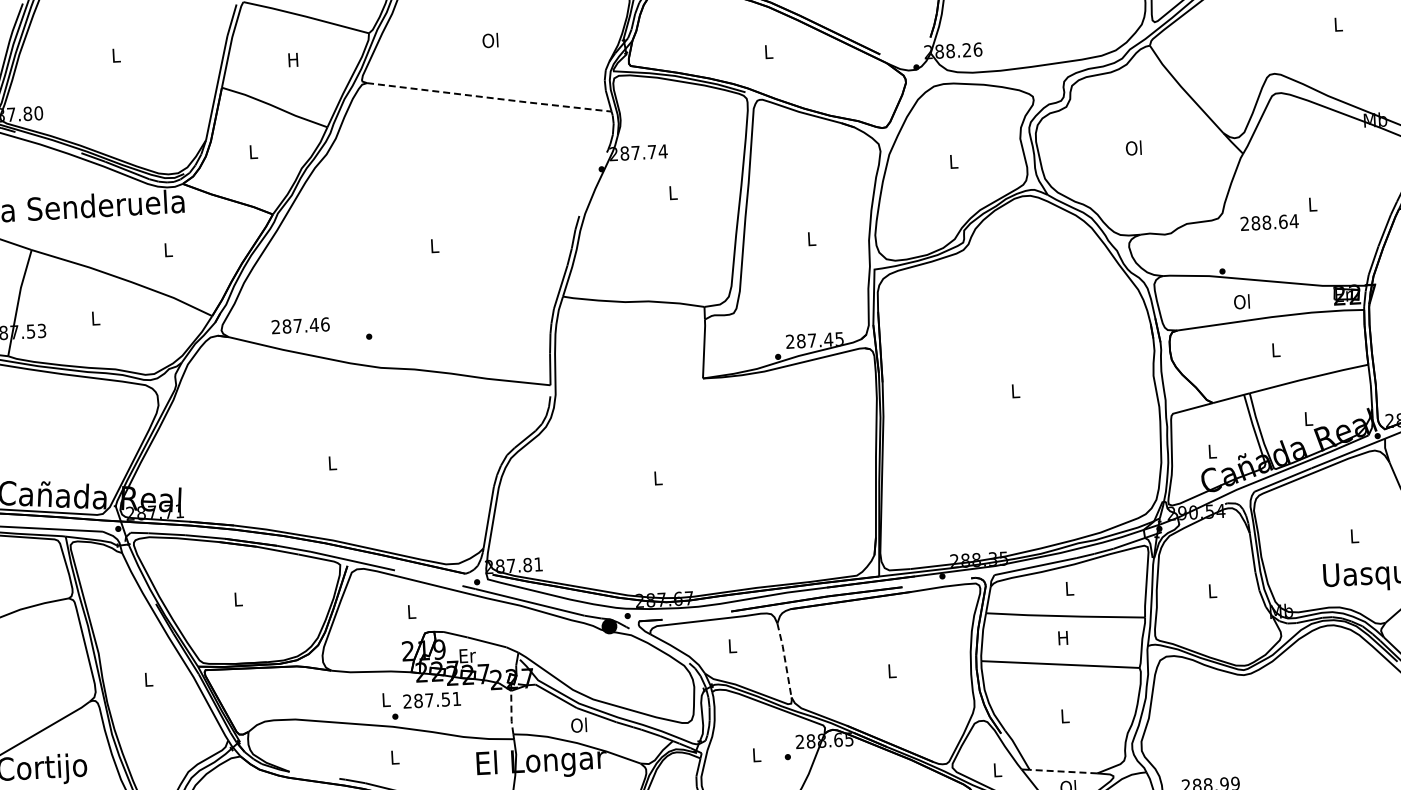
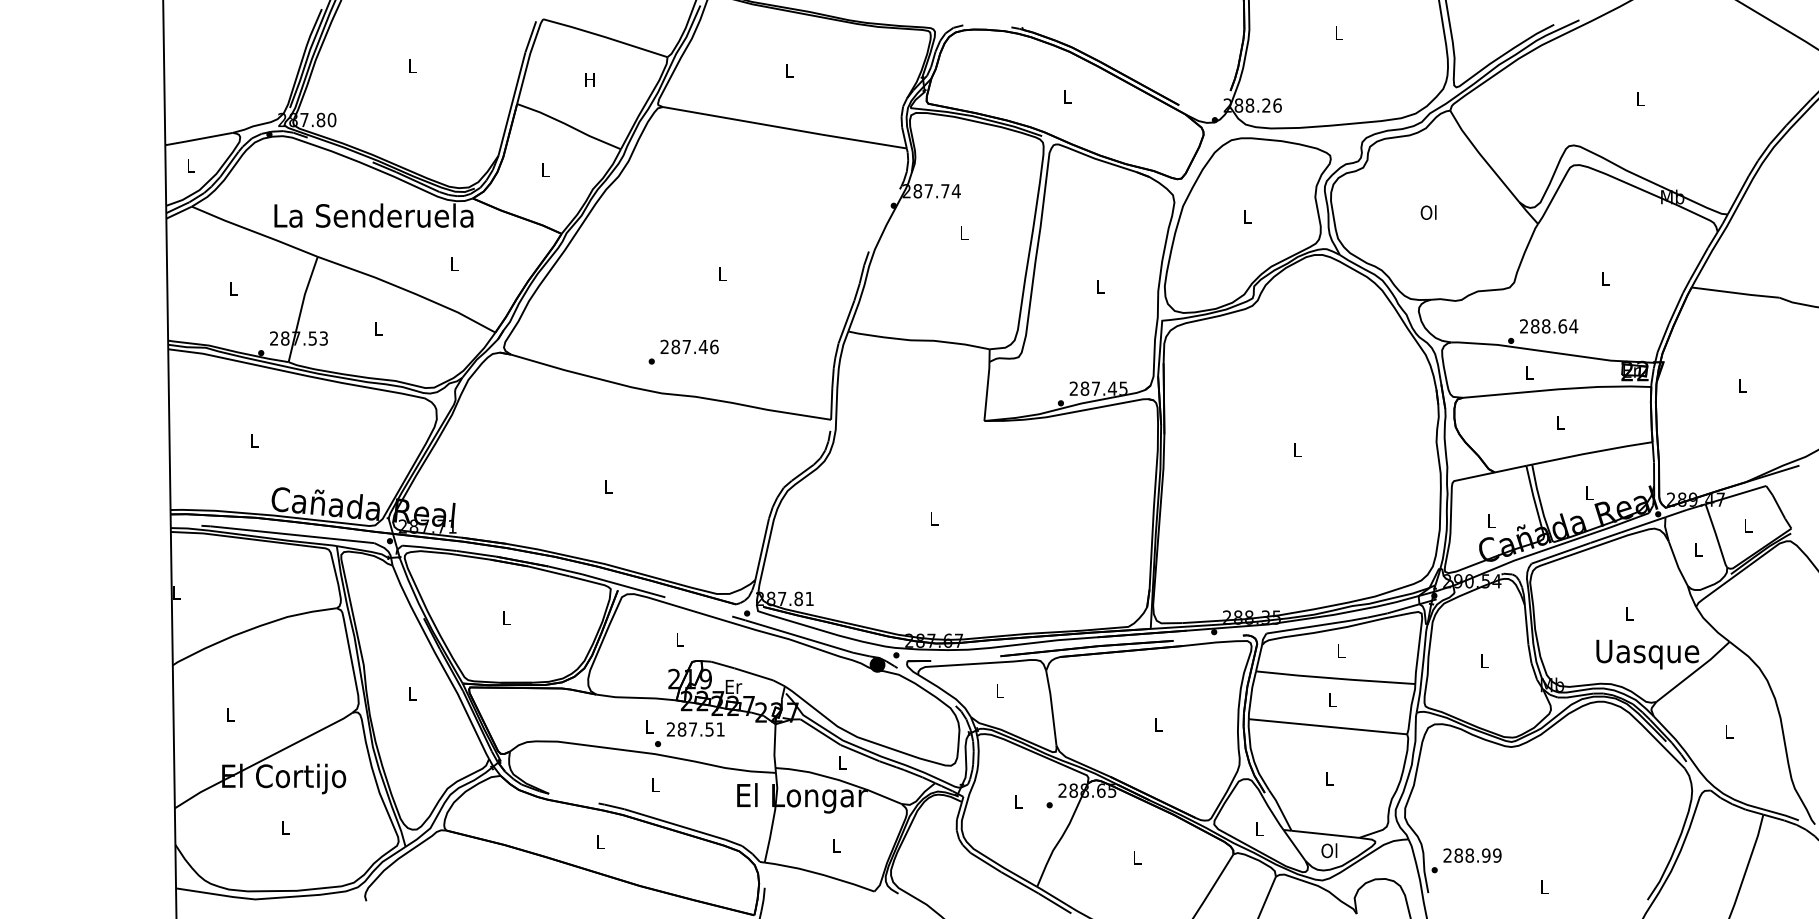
text: (489, 40) -> (788, 70), Ol -> L
line: (490, 98) -> (786, 128), dashed -> solid
text: (1270, 222) -> (1549, 326), moved
text: (1241, 301) -> (1528, 372), Ol -> L
text: (300, 325) -> (689, 346), moved
text: (1062, 637) -> (1331, 699), H -> L
line: (784, 659) -> (1051, 707), dashed -> solid
line: (511, 713) -> (774, 746), dashed -> solid
text: (578, 725) -> (841, 762), Ol -> L
line: (1062, 771) -> (1324, 834), dashed -> solid

